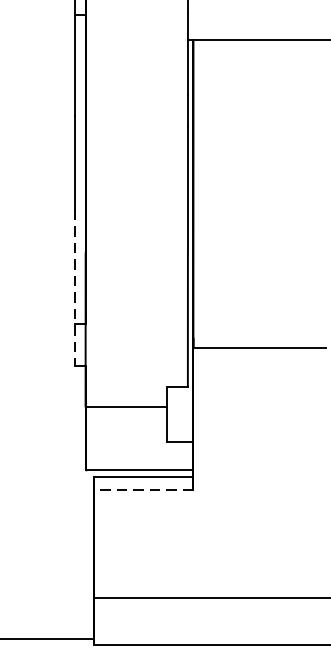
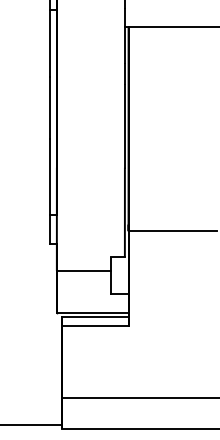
line: (74, 288) -> (49, 191), dashed -> solid
line: (142, 491) -> (94, 326), dashed -> solid

